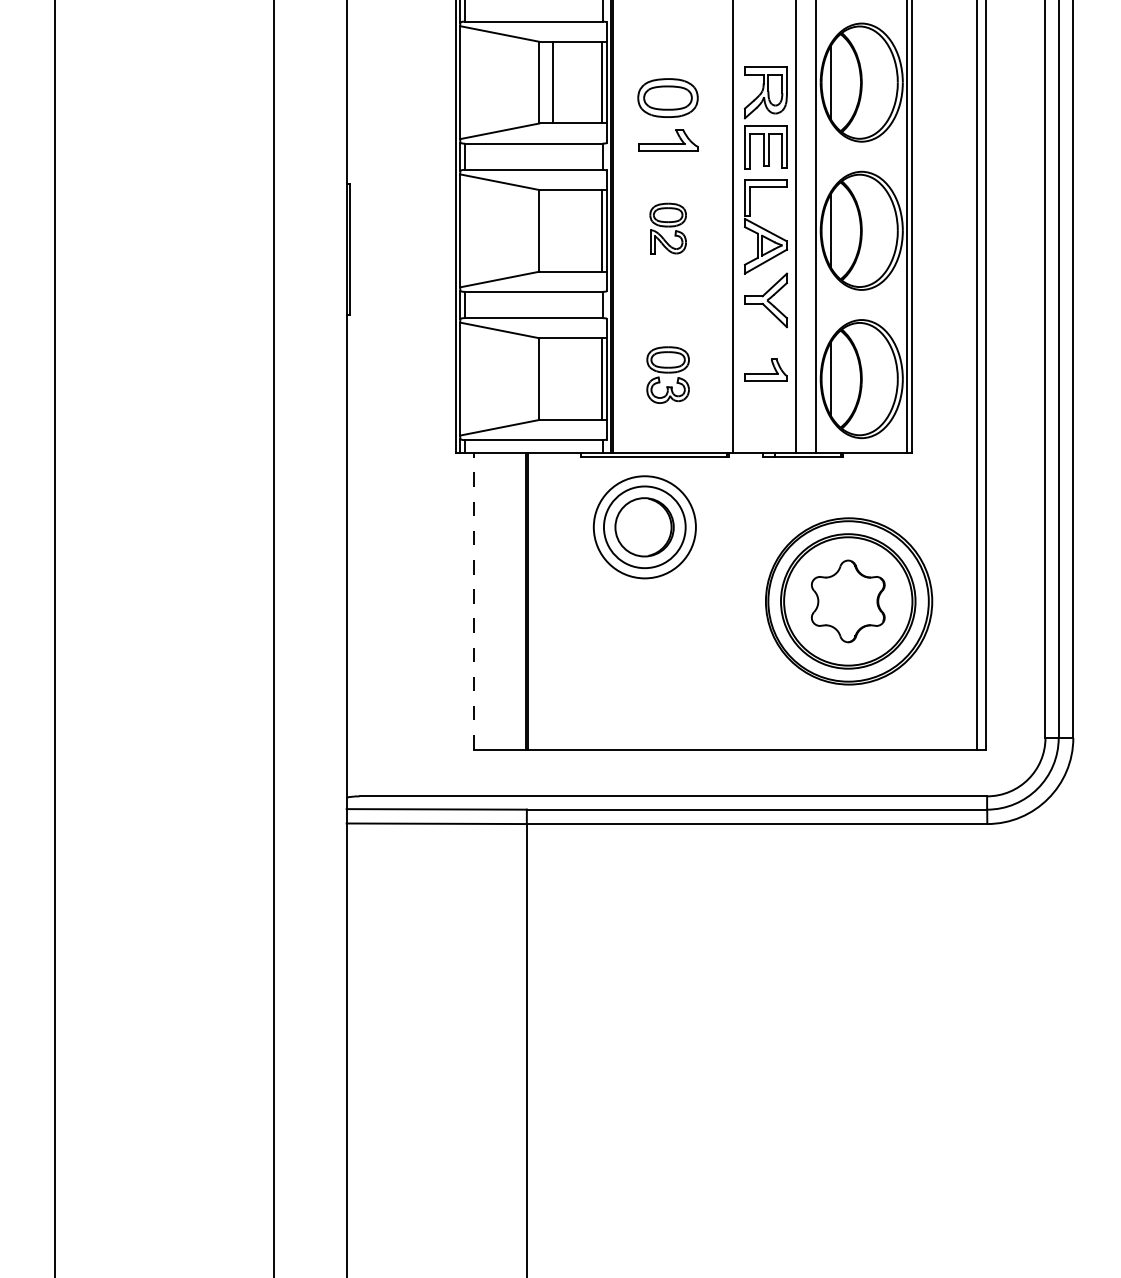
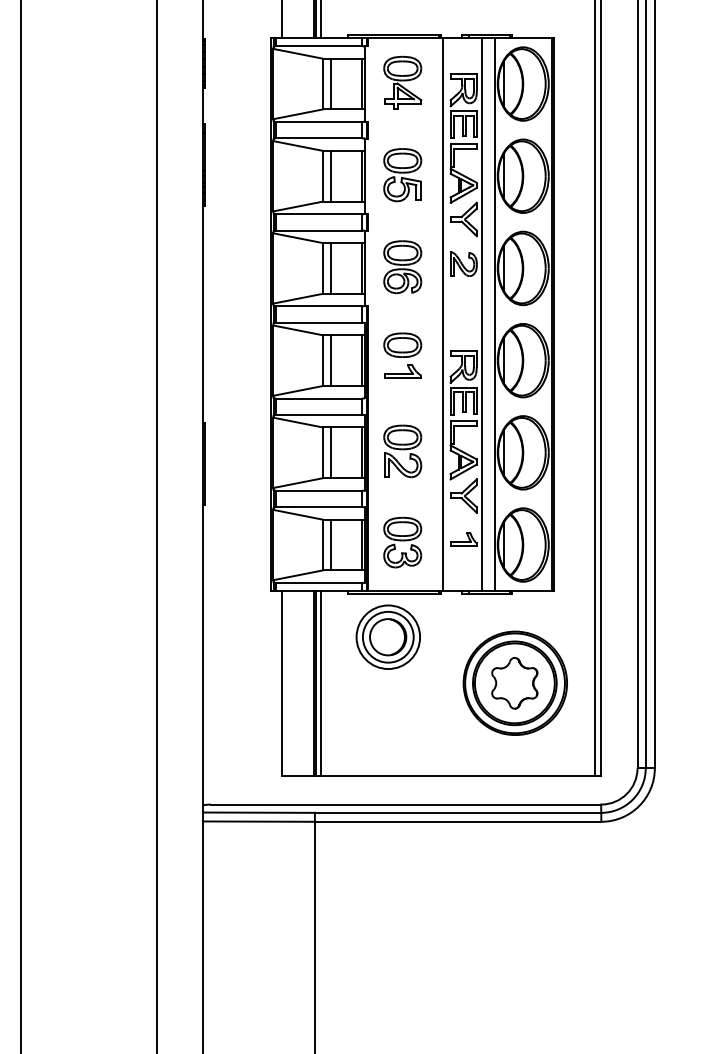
part: (667, 114) -> (402, 355), moved
part: (667, 228) -> (402, 451), size x1.67
line: (551, 230) -> (330, 452), added
part: (667, 374) -> (402, 542), size x1.43
line: (551, 378) -> (330, 544), added
line: (473, 600) -> (281, 682), dashed -> solid
line: (537, 601) -> (321, 683), added

